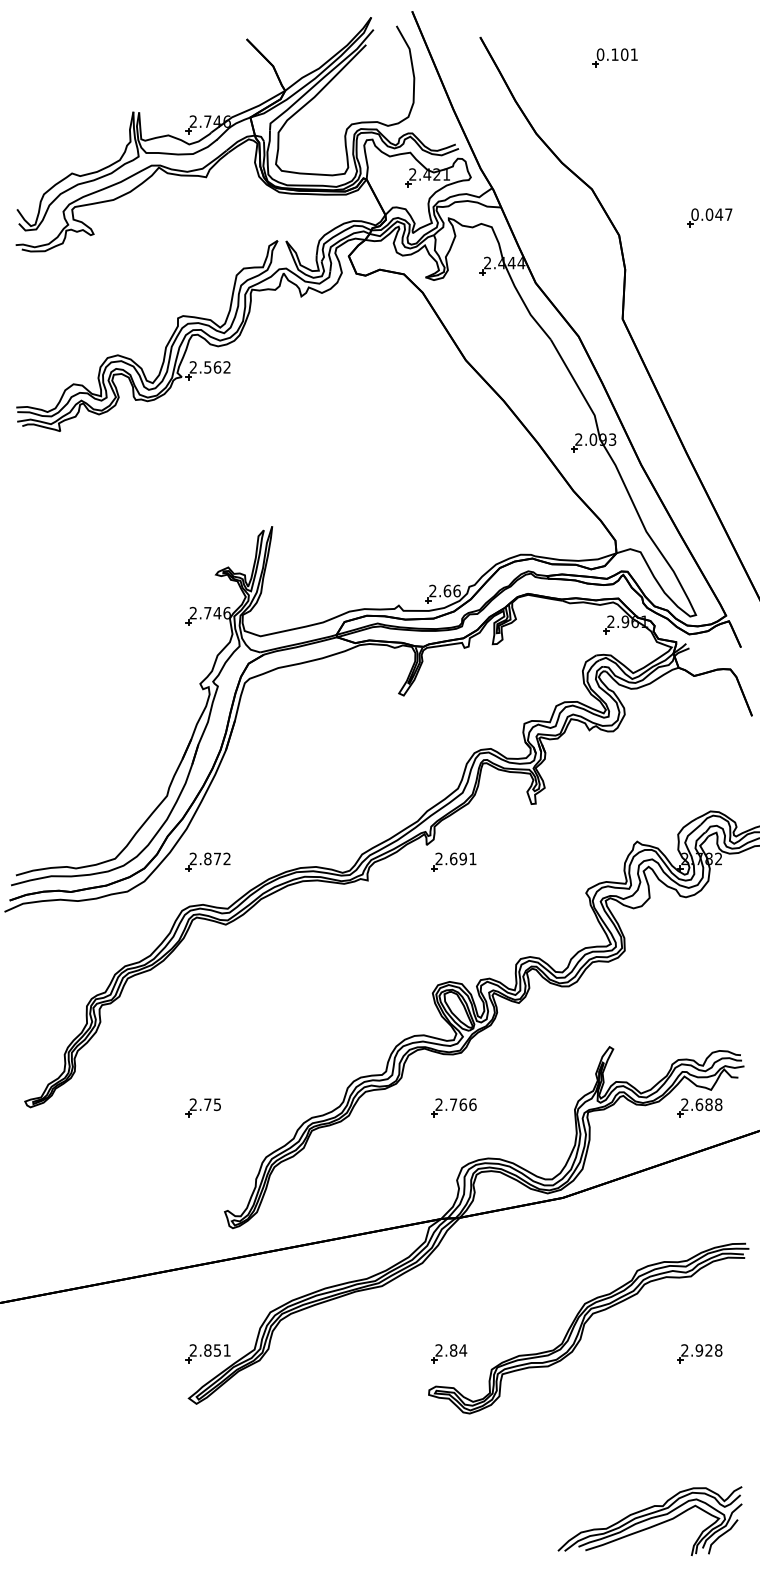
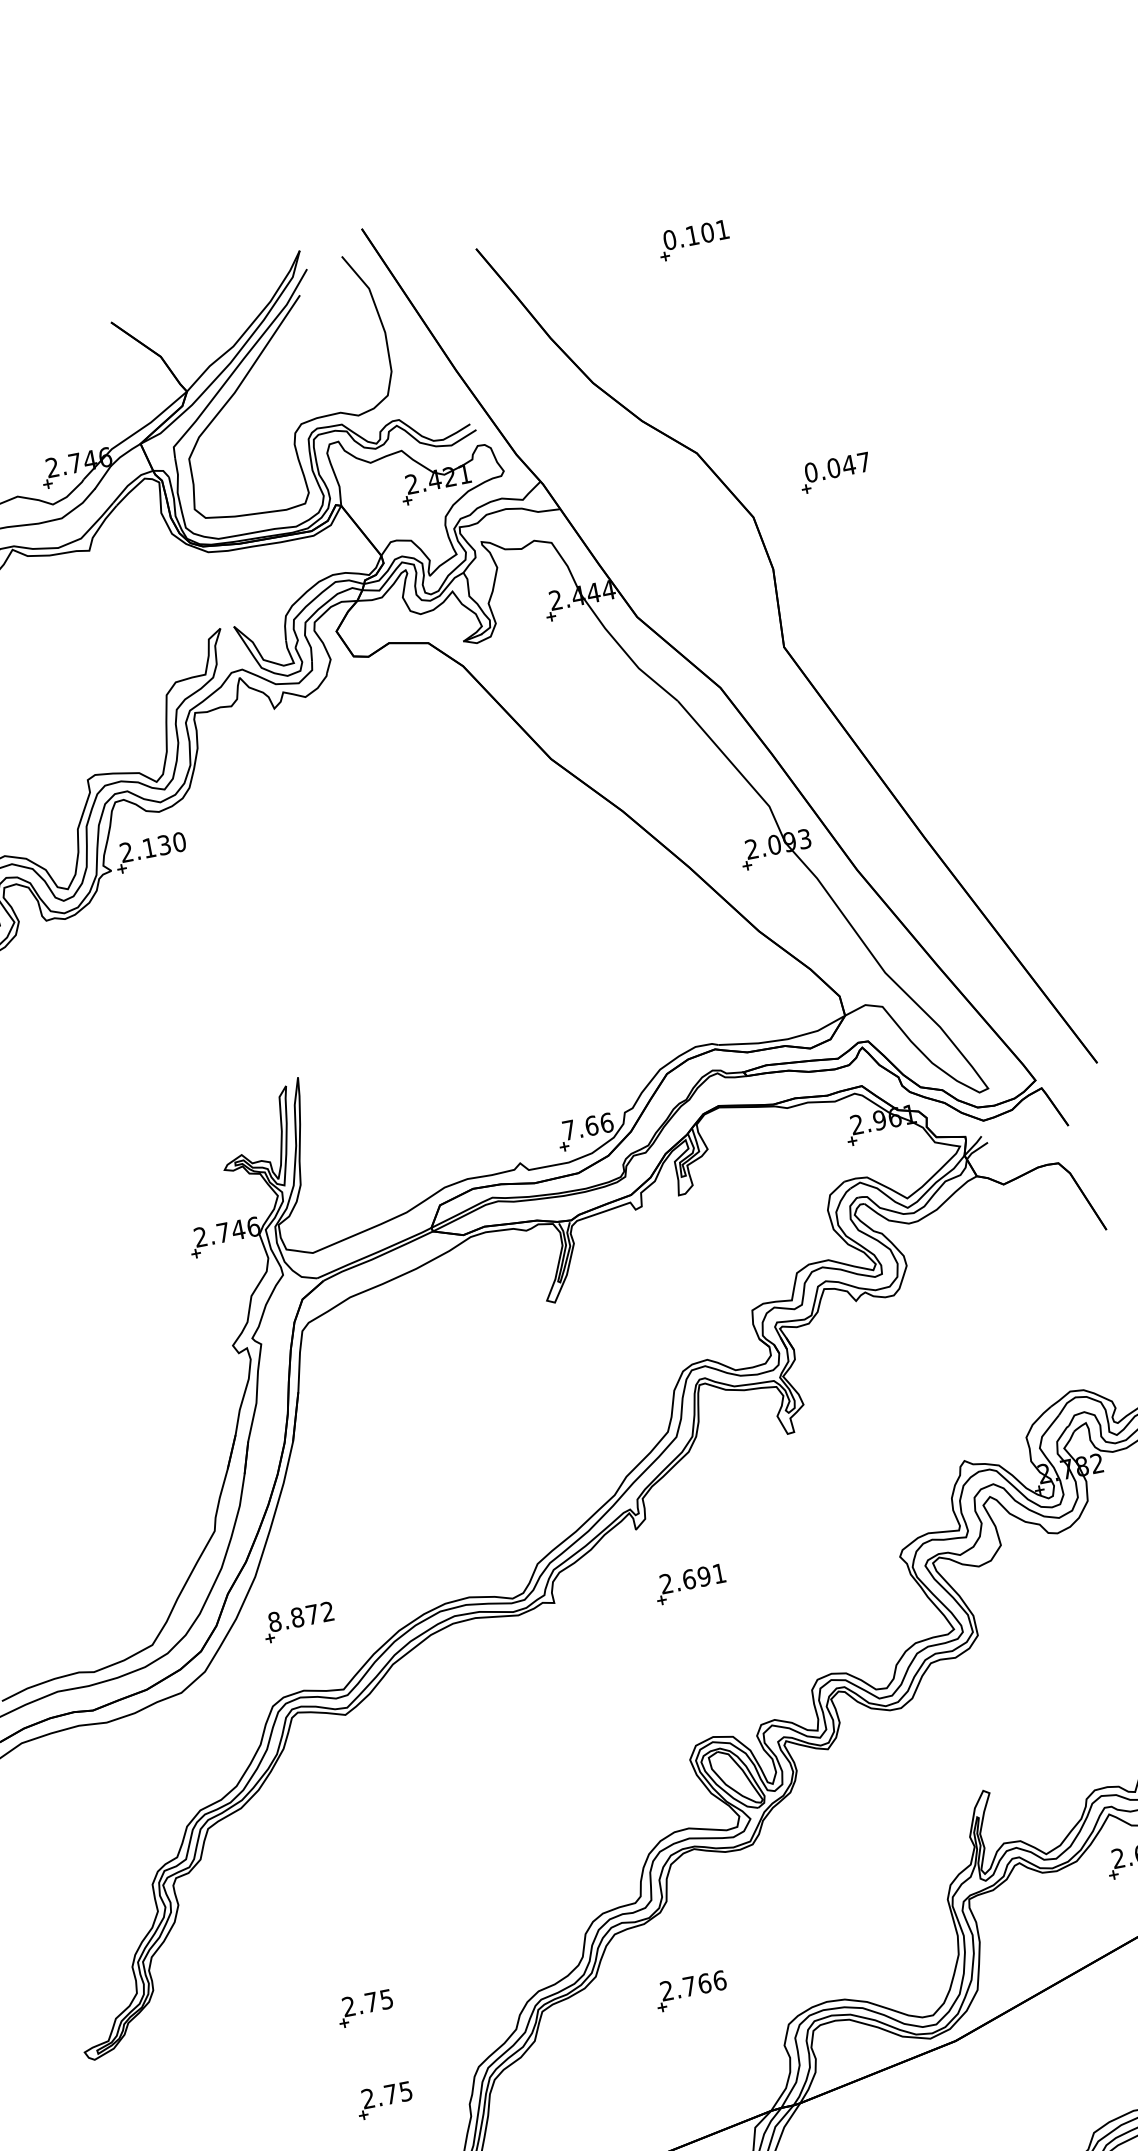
part: (709, 217) -> (834, 472), moved
text: (217, 367) -> (164, 845), 2.562 -> 2.130
text: (432, 590) -> (568, 1129), 2.66 -> 7.66
text: (193, 858) -> (274, 1621), 2.872 -> 8.872
part: (453, 861) -> (689, 1583), moved
part: (453, 1107) -> (690, 1990), moved
part: (203, 1166) -> (383, 2100), added

